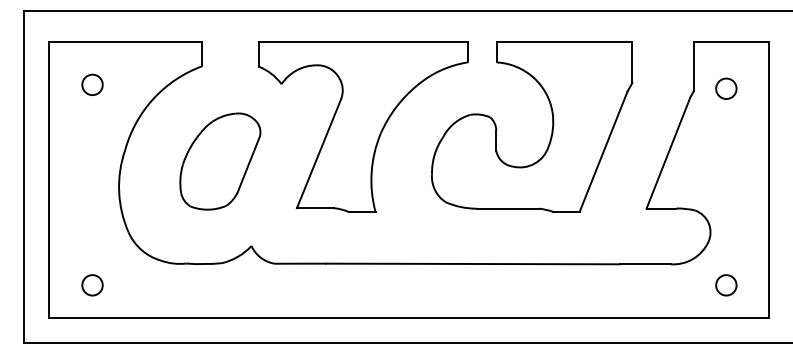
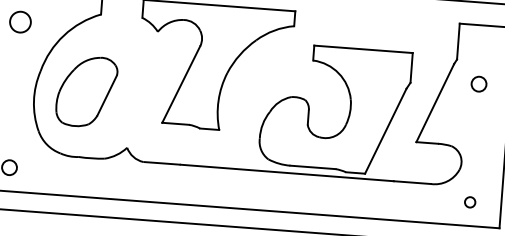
circle: (92, 84) -> (20, 21), size x1.4
circle: (726, 88) -> (479, 84), moved
part: (551, 129) -> (349, 112), moved
part: (220, 161) -> (86, 91), moved
circle: (726, 285) -> (470, 202), size x0.7

